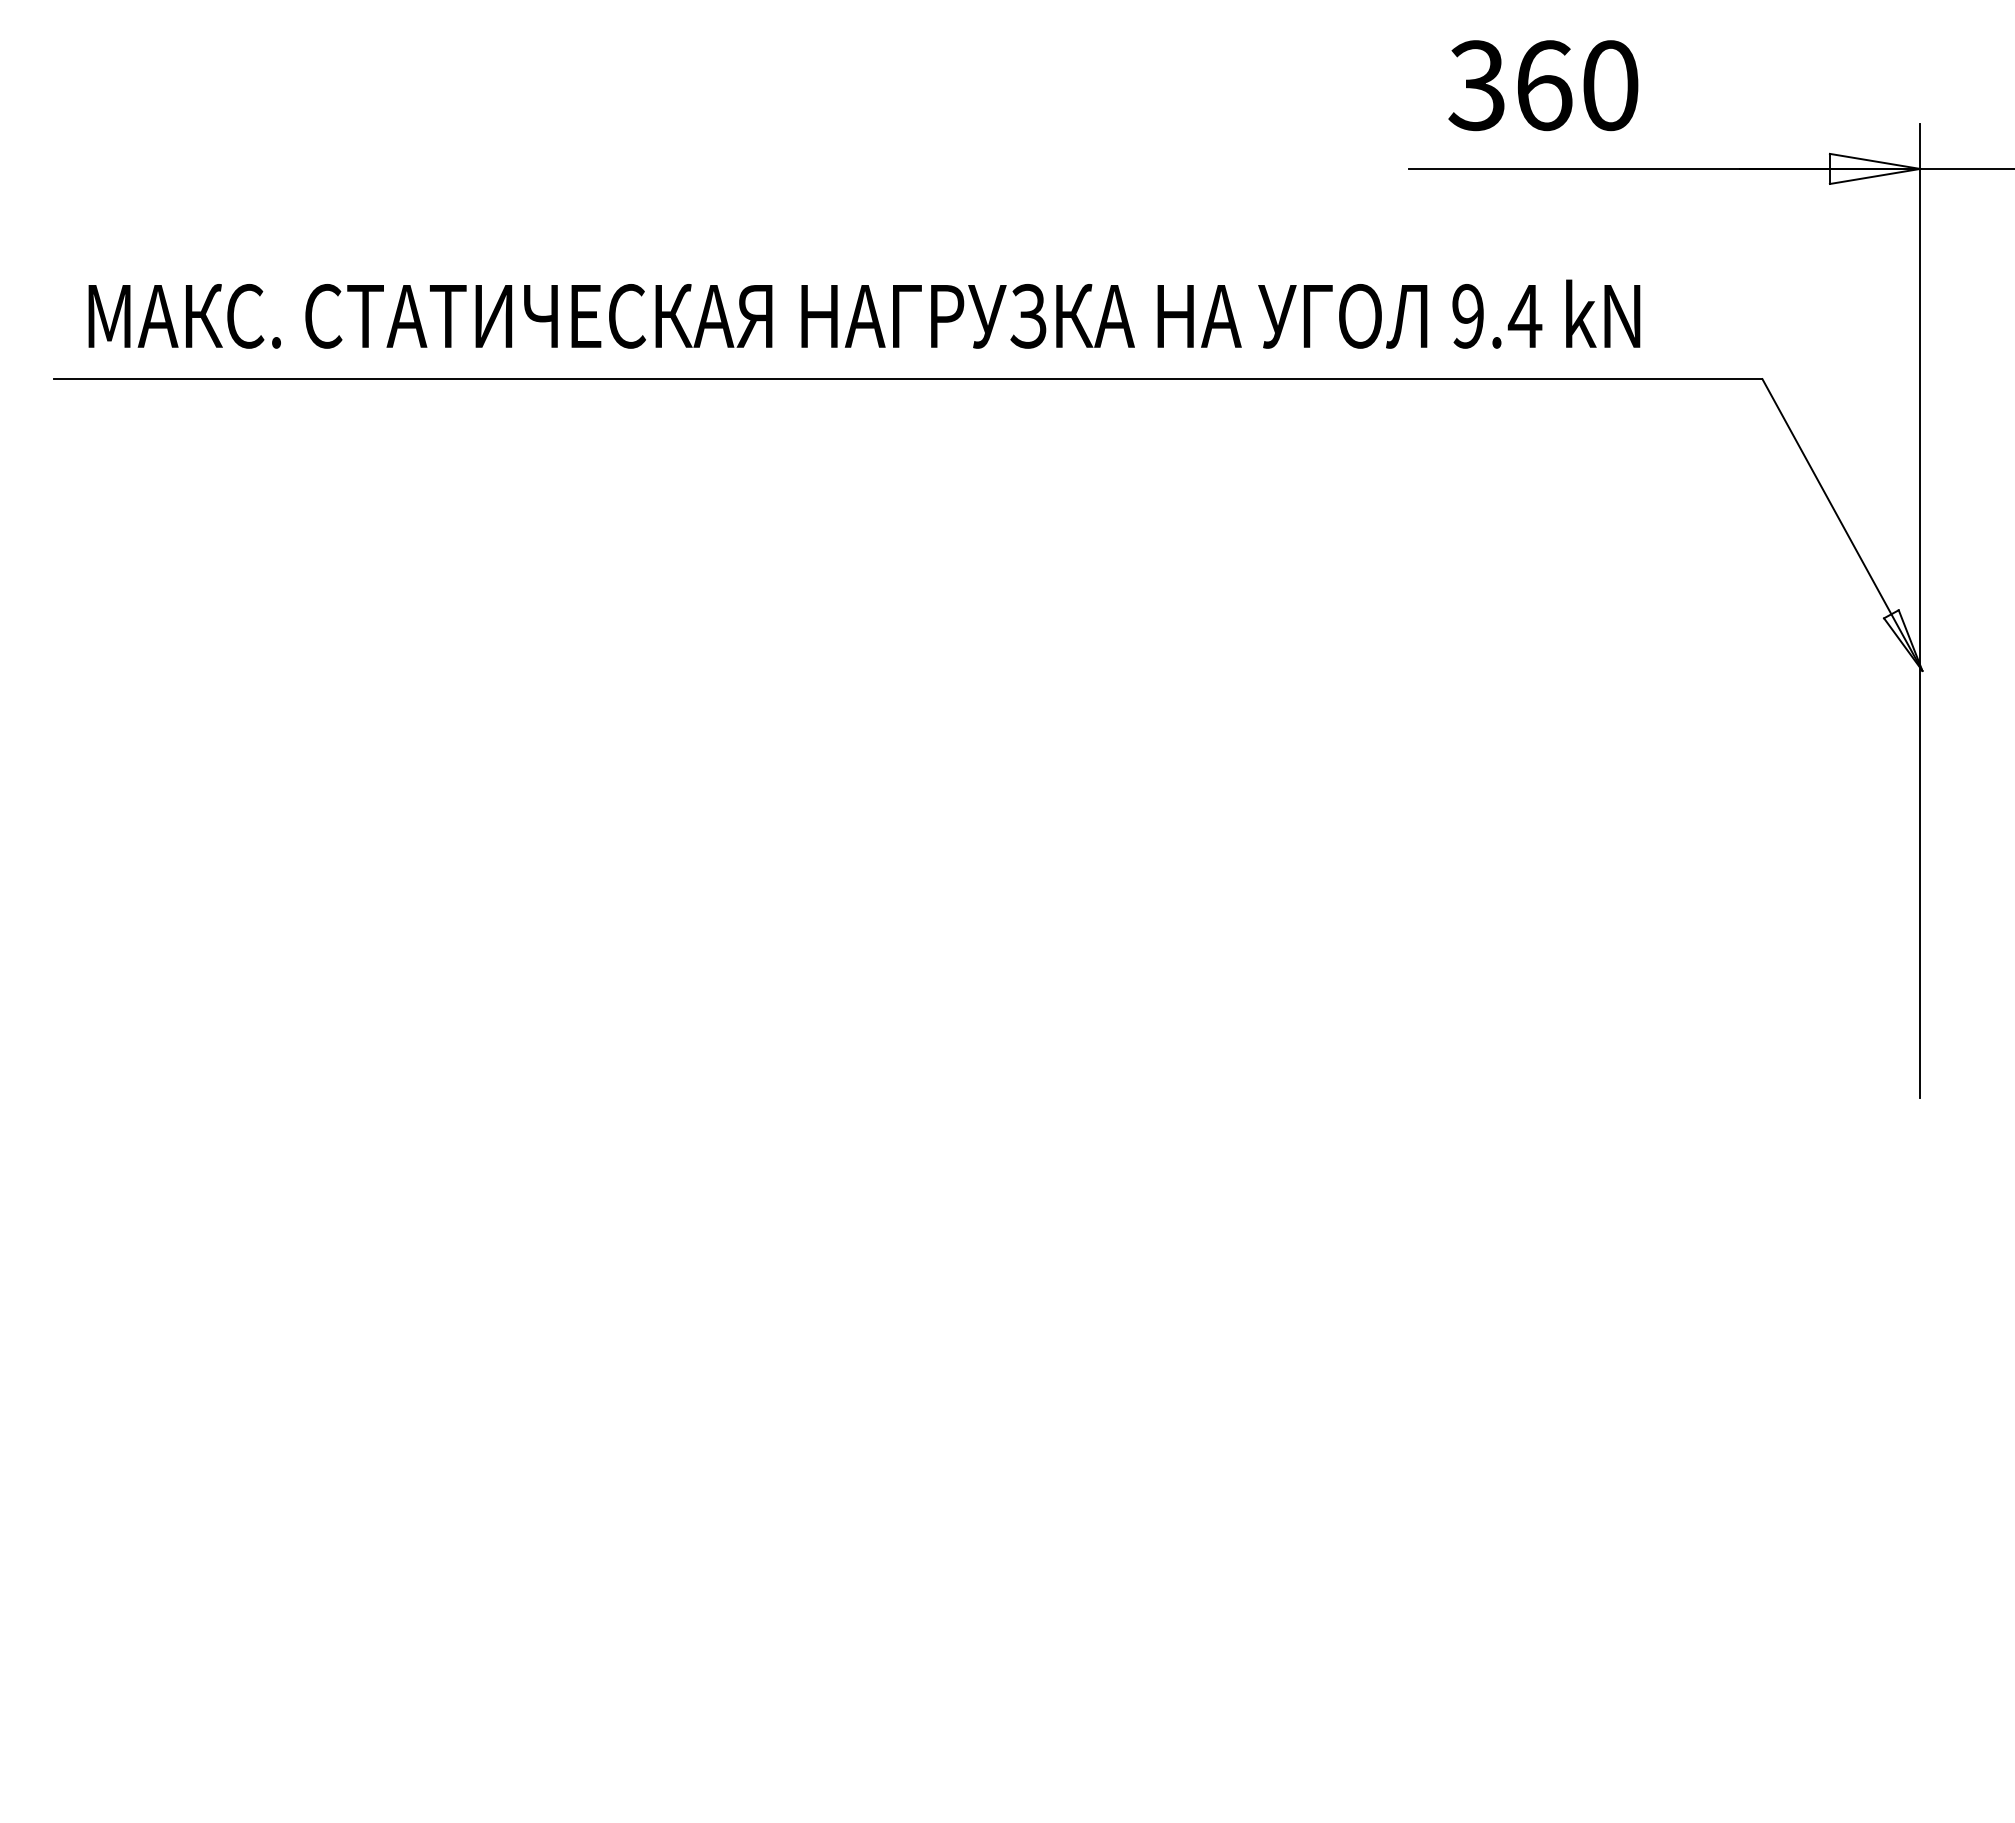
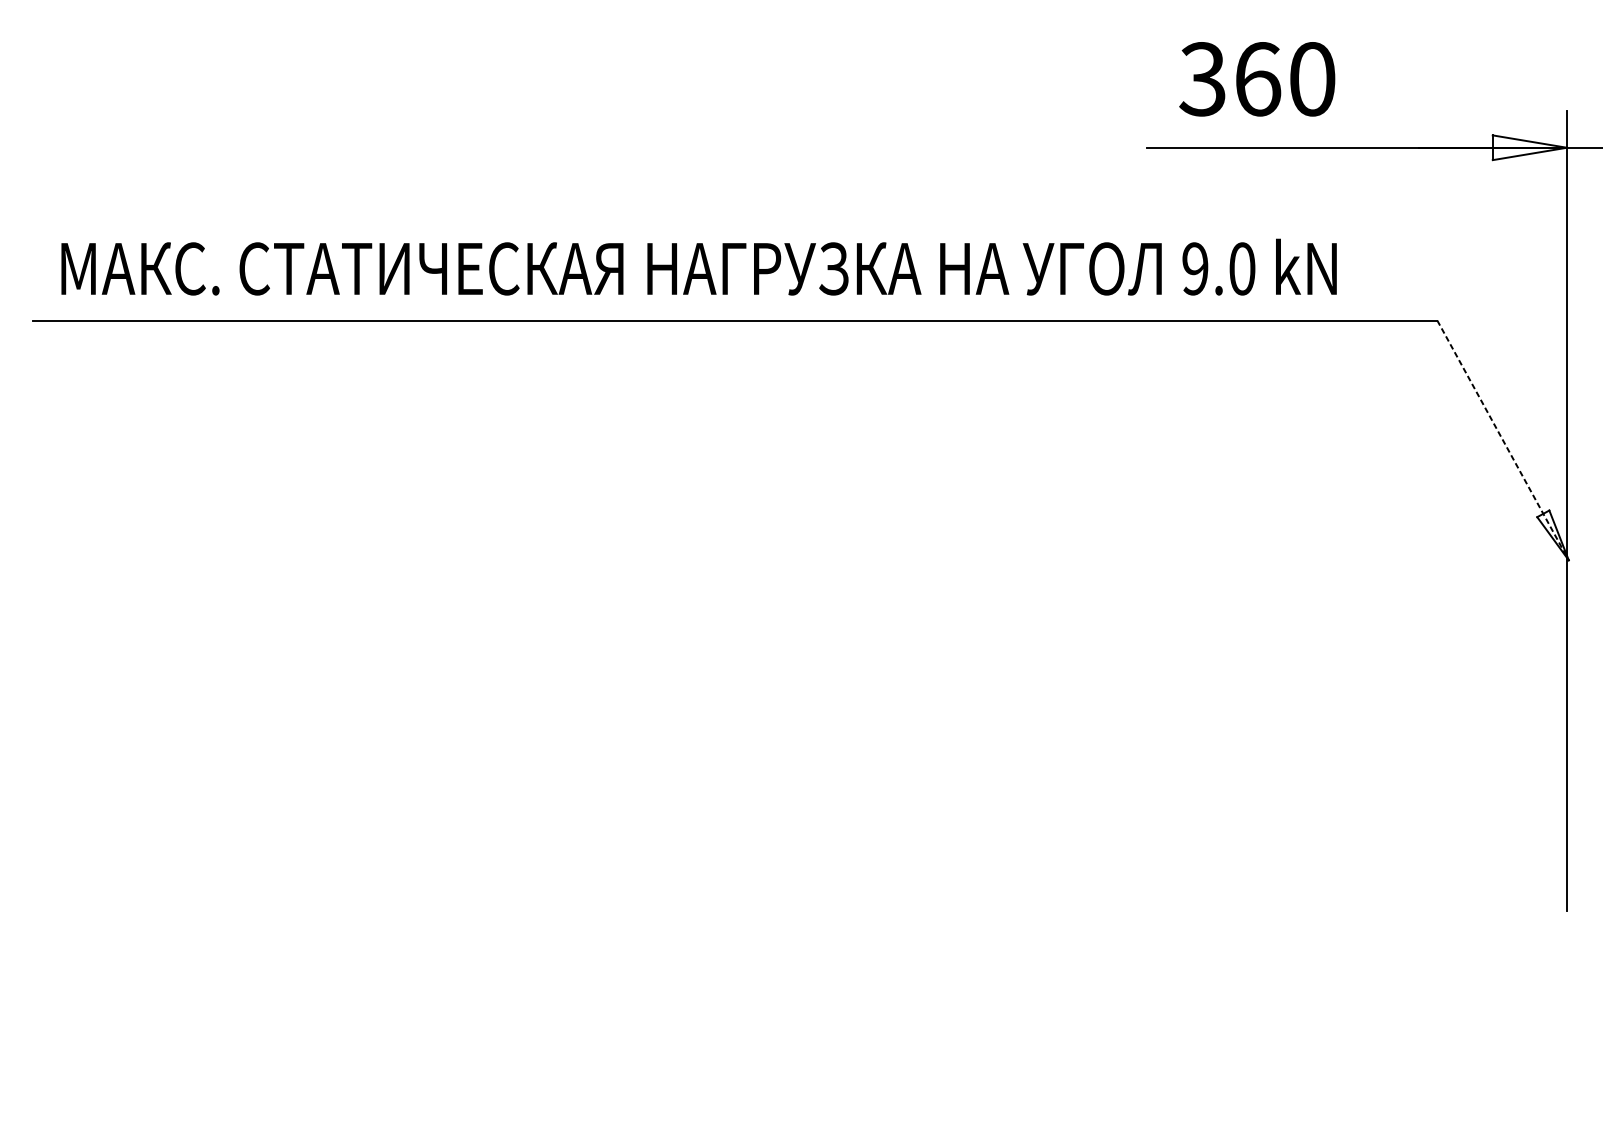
text: (1524, 316) -> (1241, 269), 9.4 -> 9.0
line: (1842, 525) -> (1503, 440), solid -> dashed

